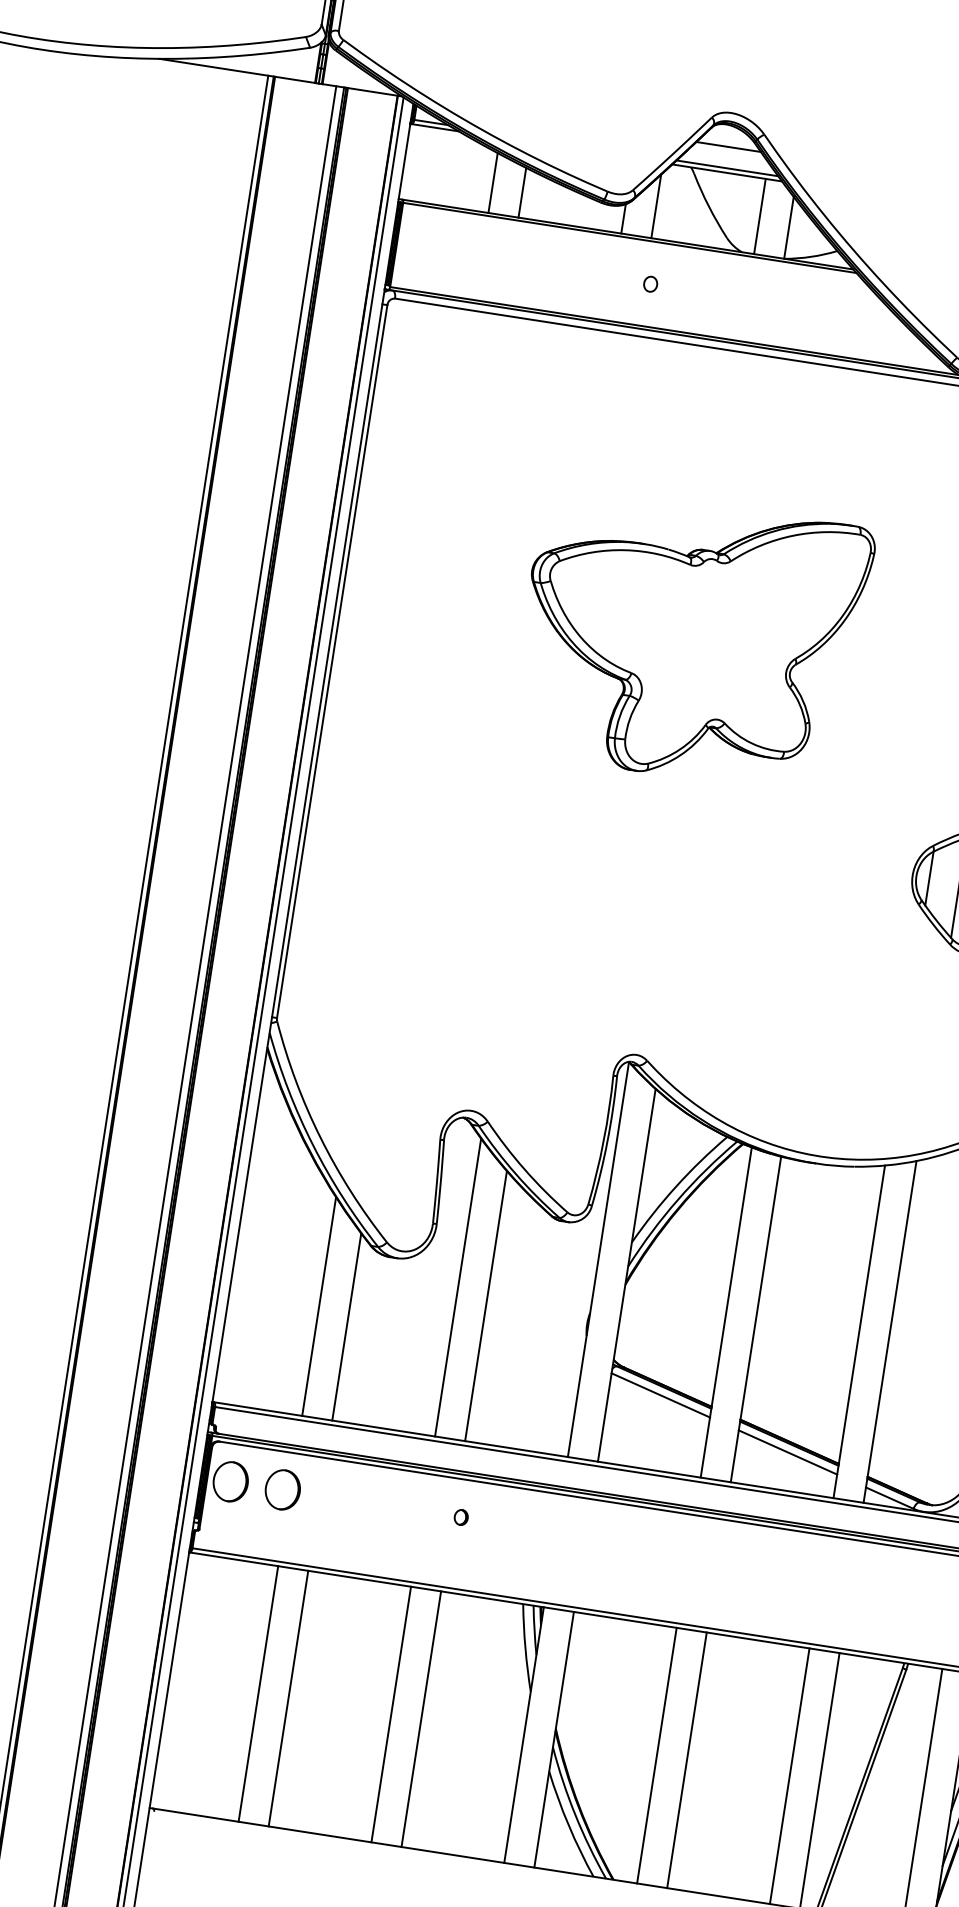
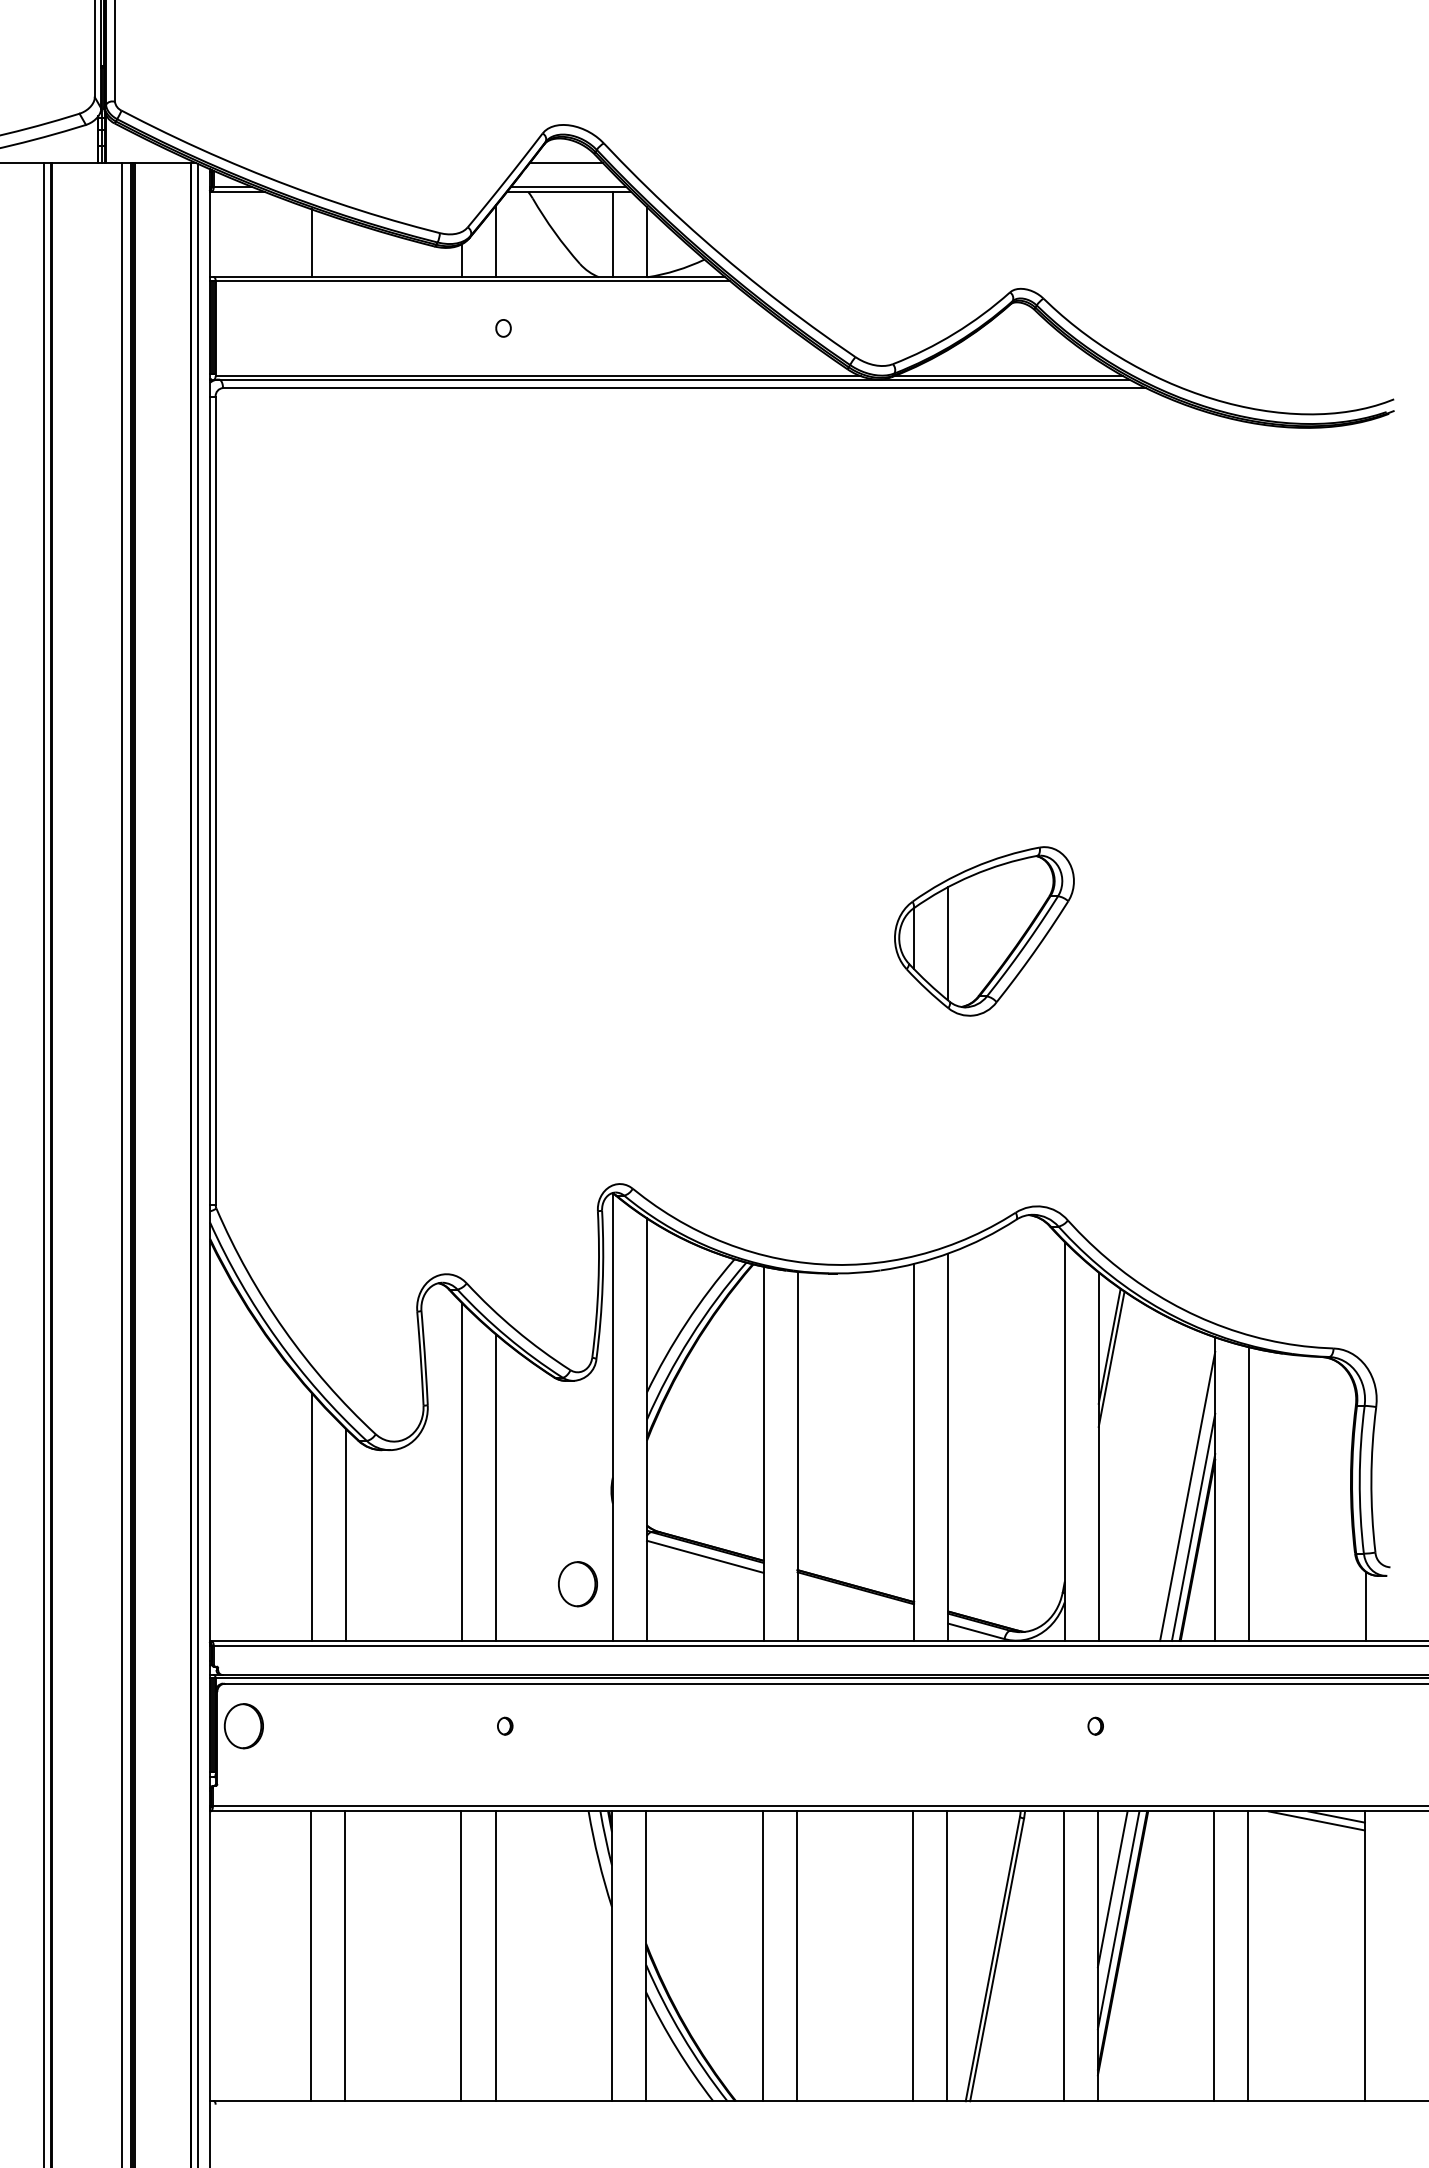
line: (522, 192) -> (345, 248), removed
part: (691, 640) -> (609, 715), removed
line: (787, 1452) -> (855, 1598), removed
part: (282, 1490) -> (577, 1584), moved

